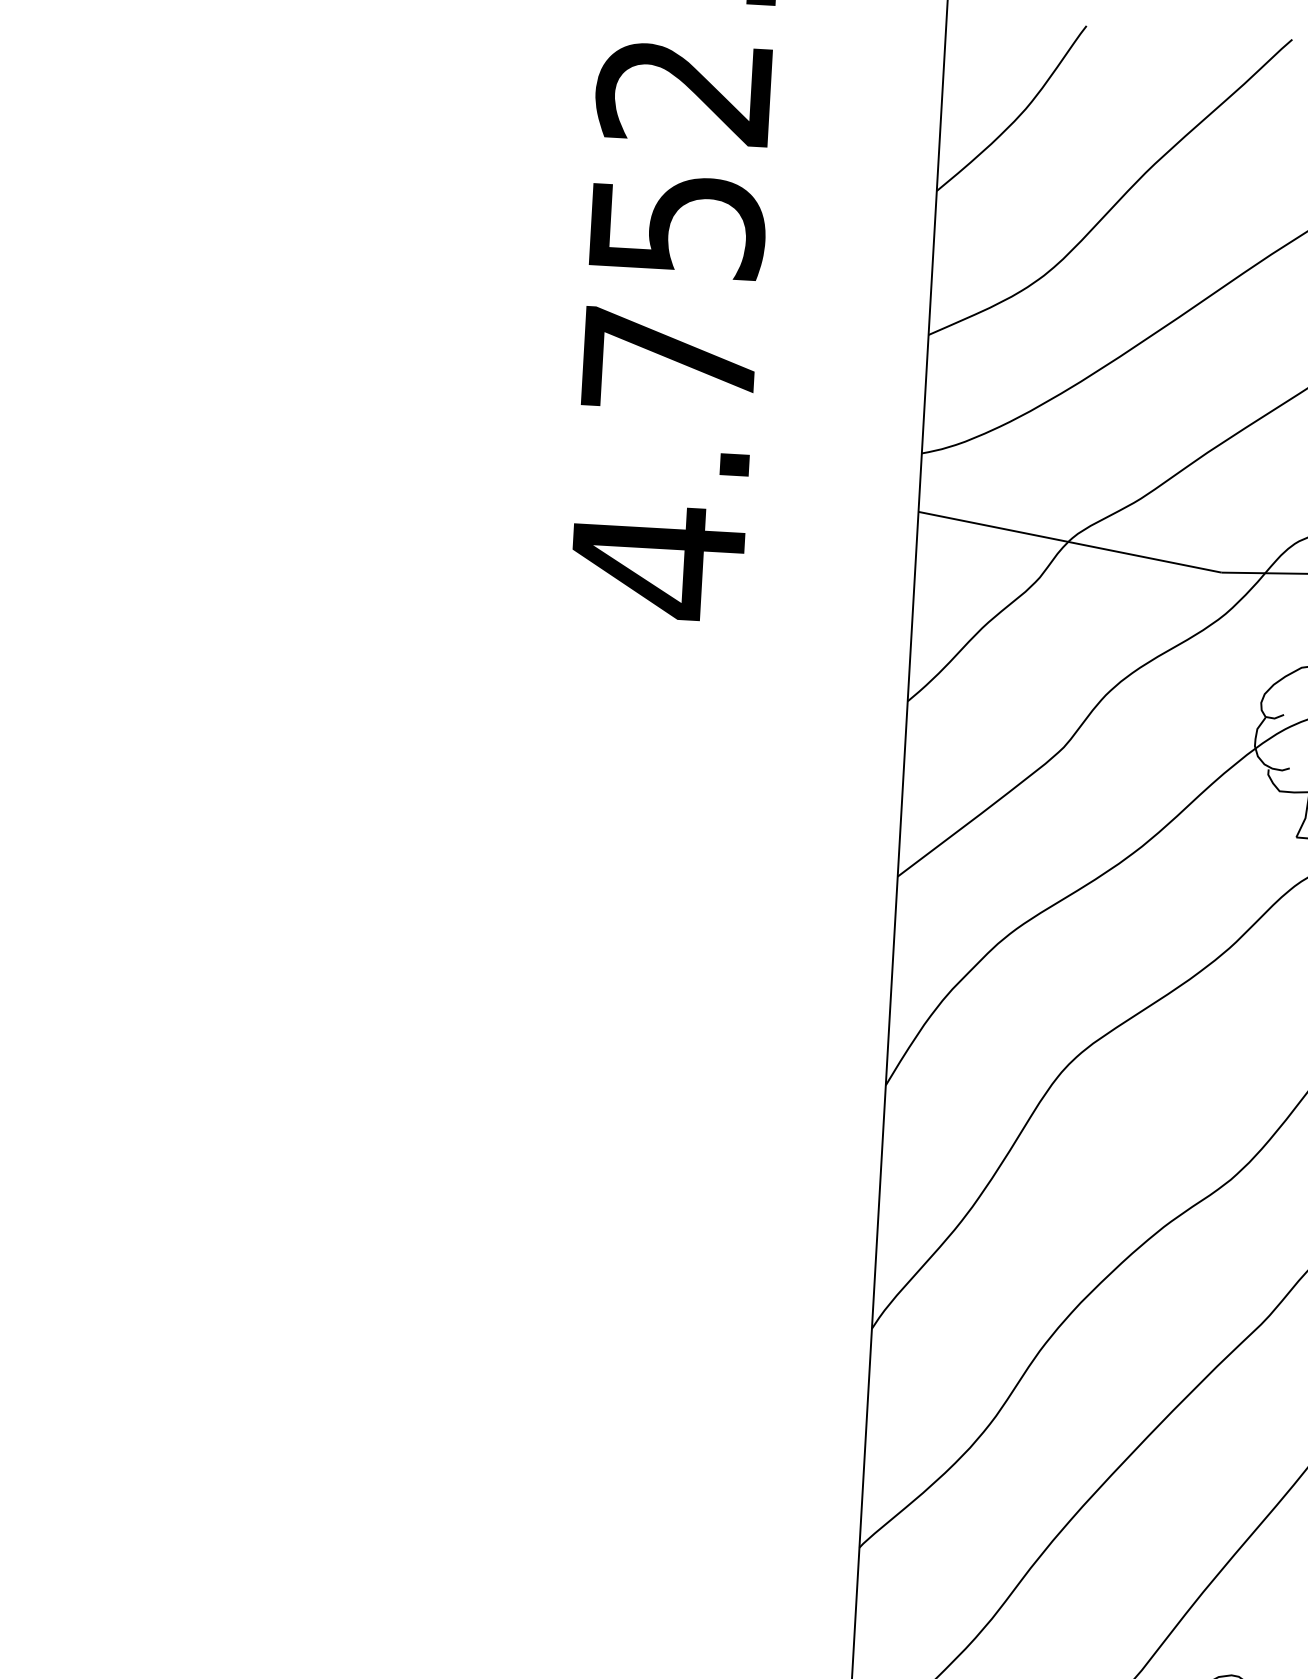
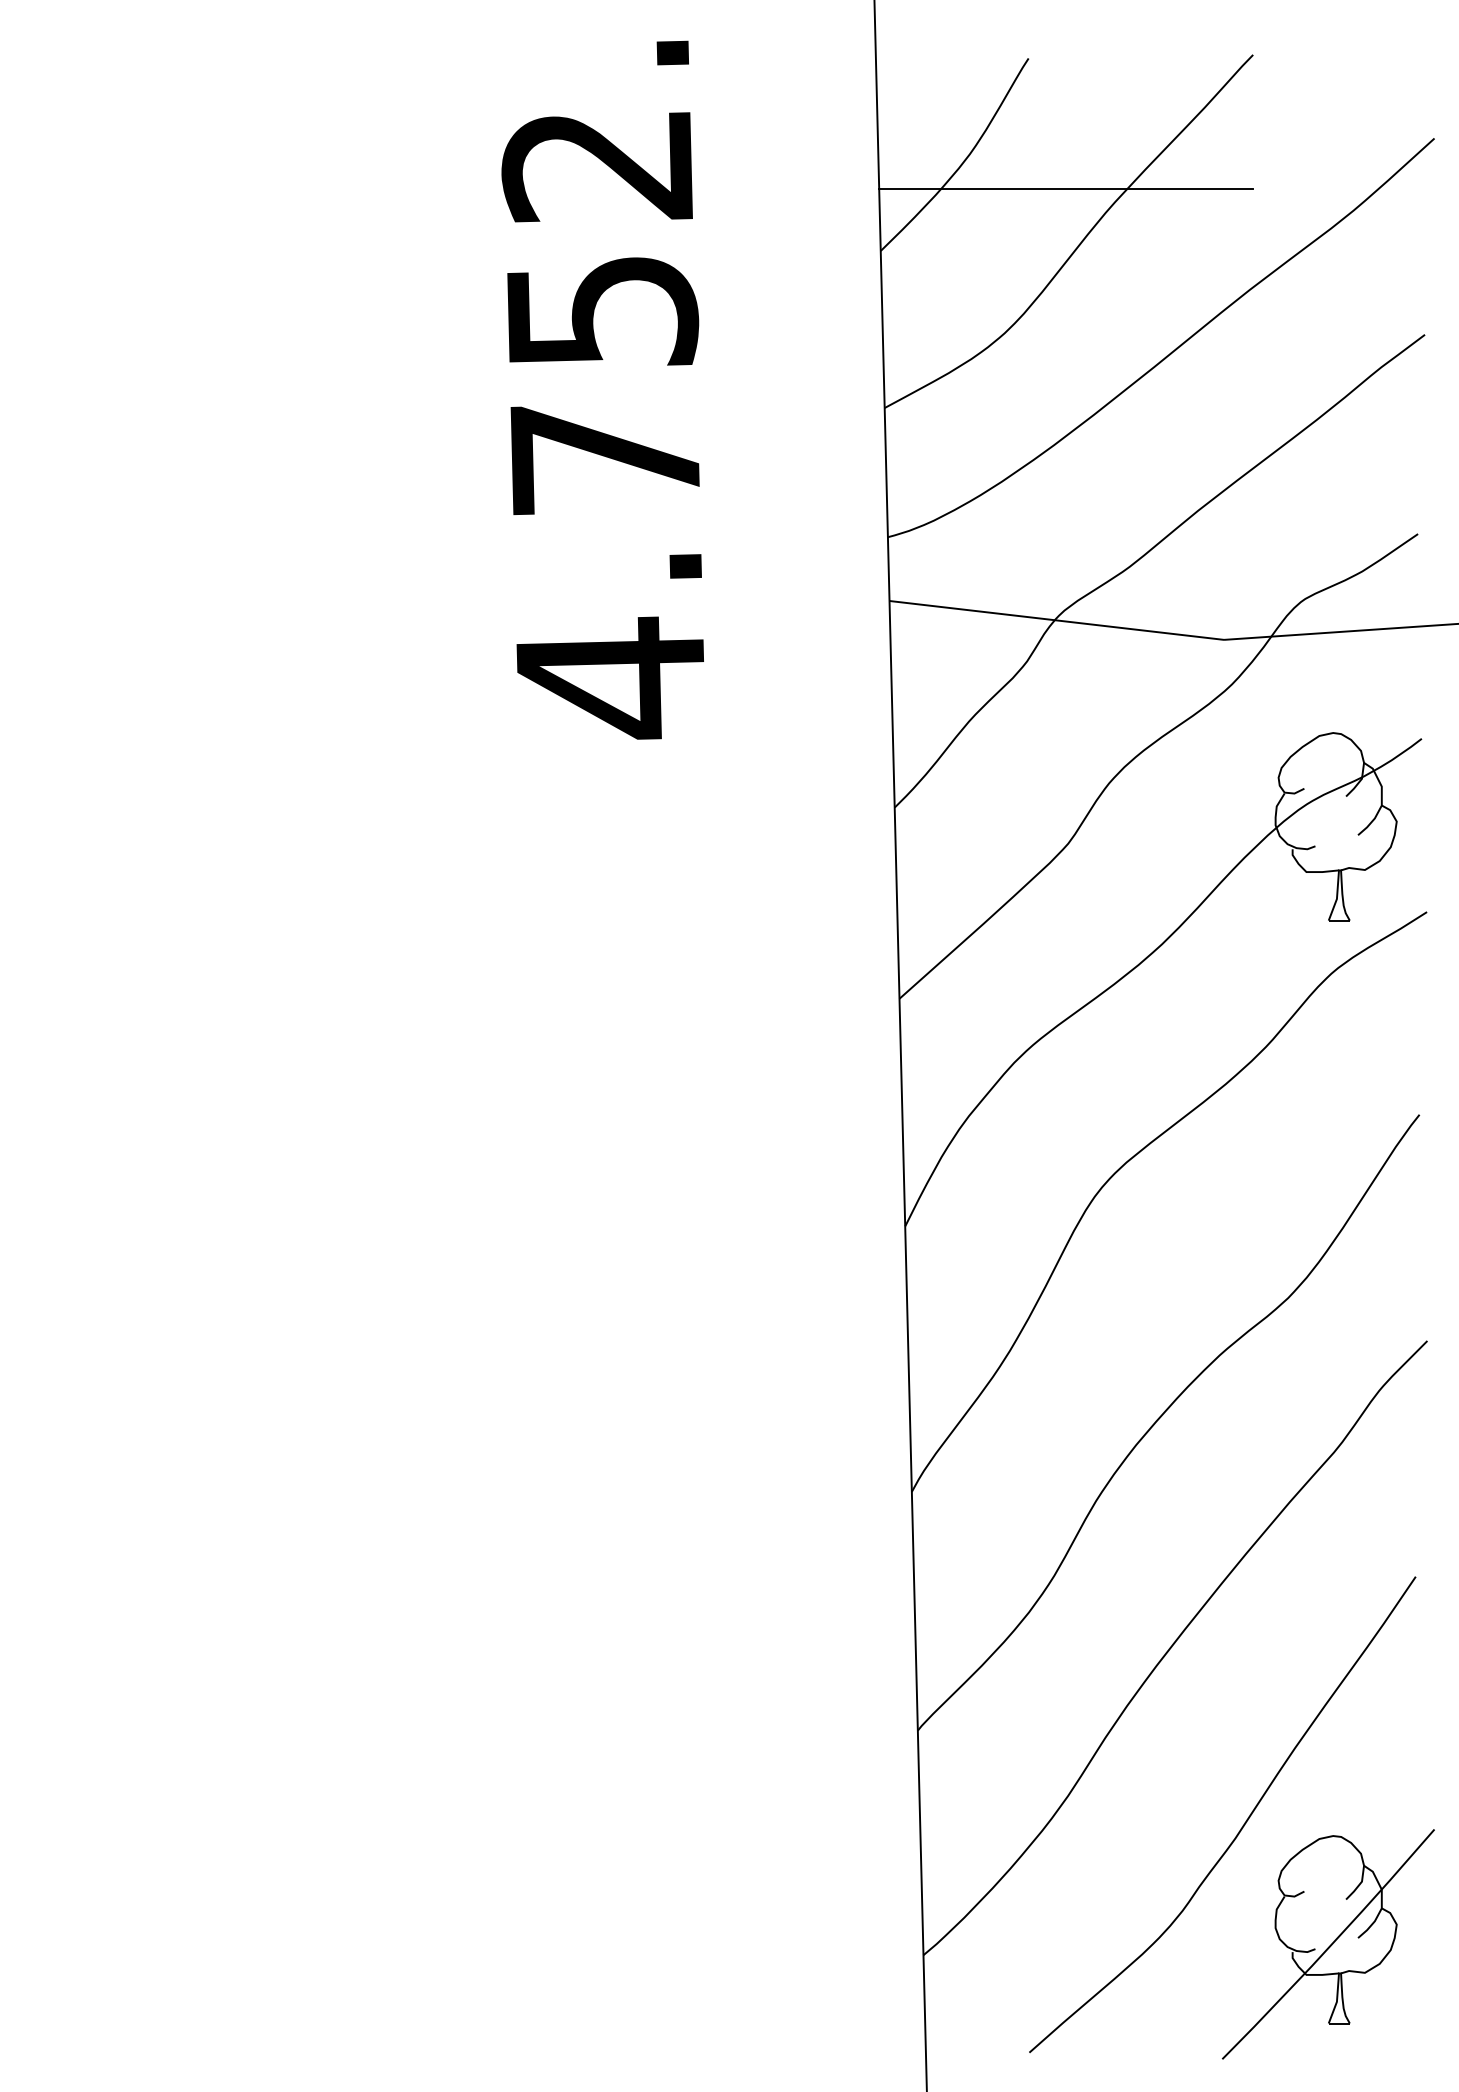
line: (1111, 148) -> (1066, 189), added

